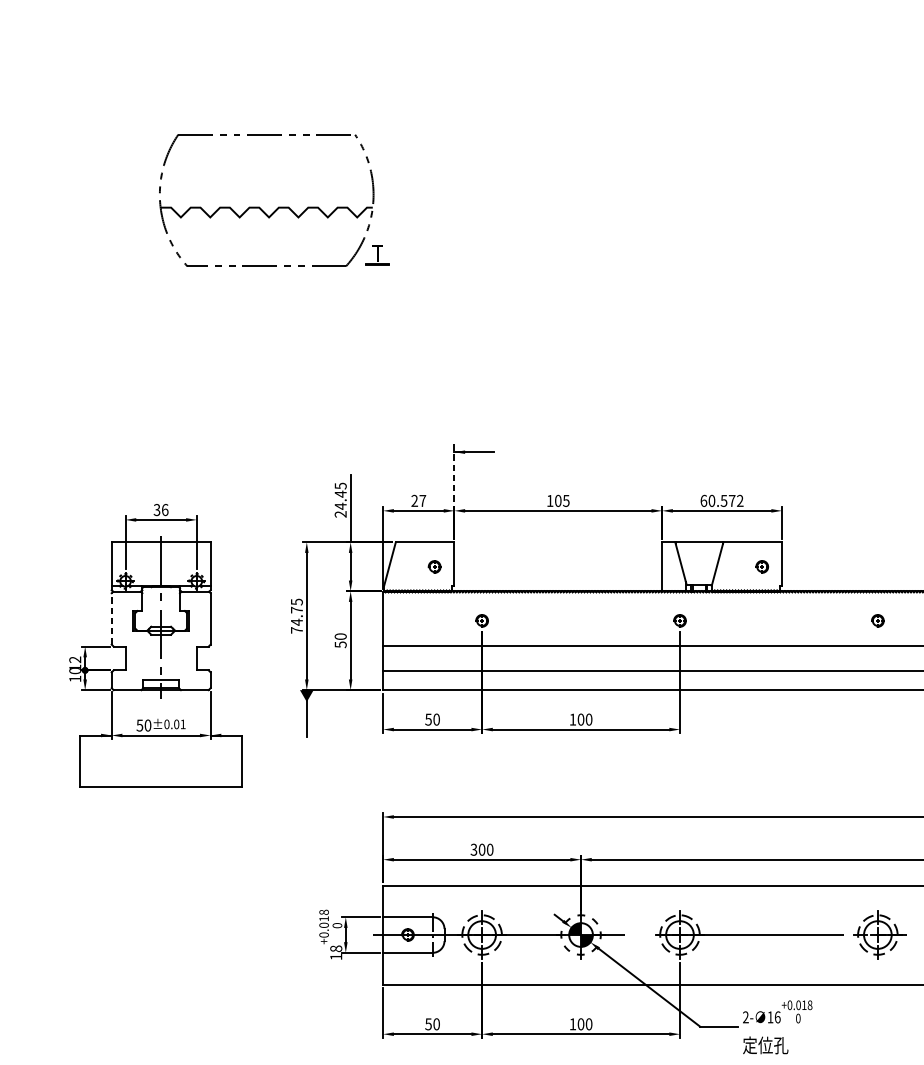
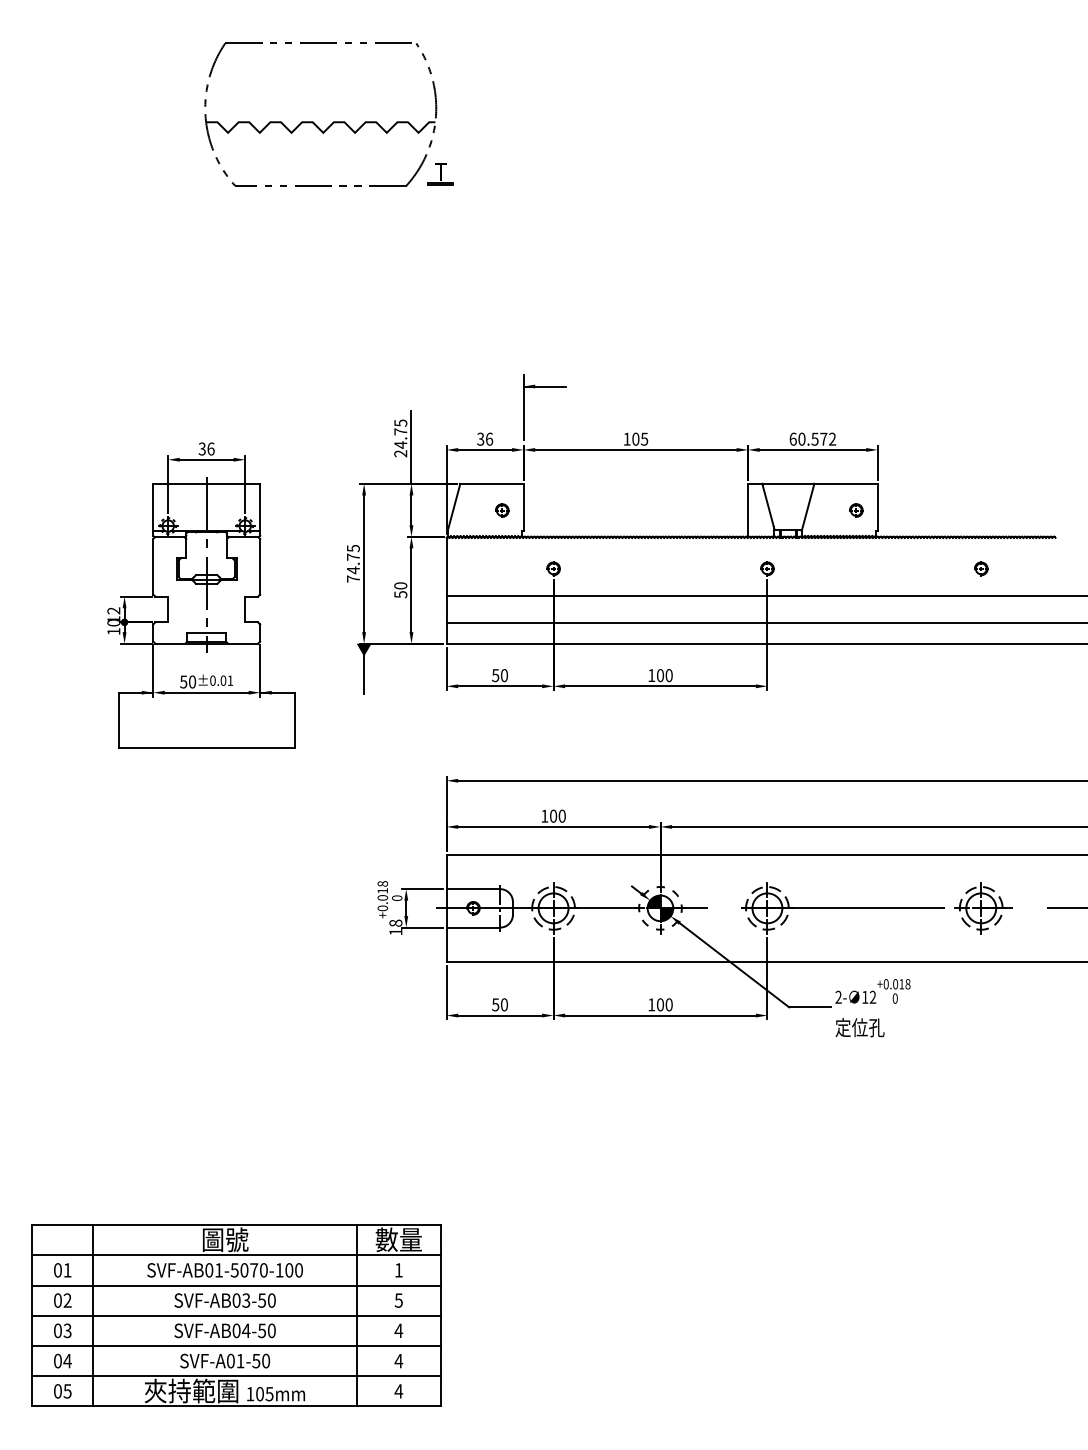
line: (454, 471) -> (523, 407), dashed -> solid
text: (340, 493) -> (400, 431), 24.45 -> 24.75
text: (419, 500) -> (485, 438), 27 -> 36
line: (111, 618) -> (153, 566), dashed -> solid
text: (473, 849) -> (544, 815), 300 -> 100
text: (777, 1016) -> (872, 996), 16 -> 12

